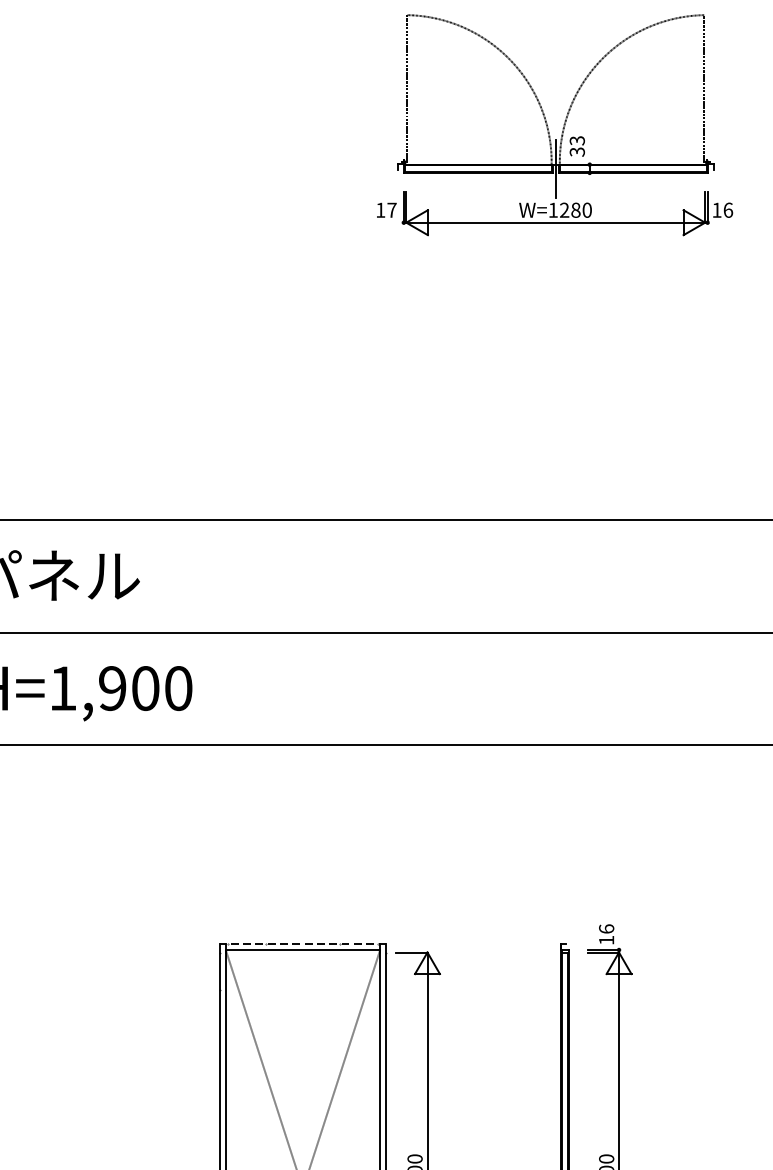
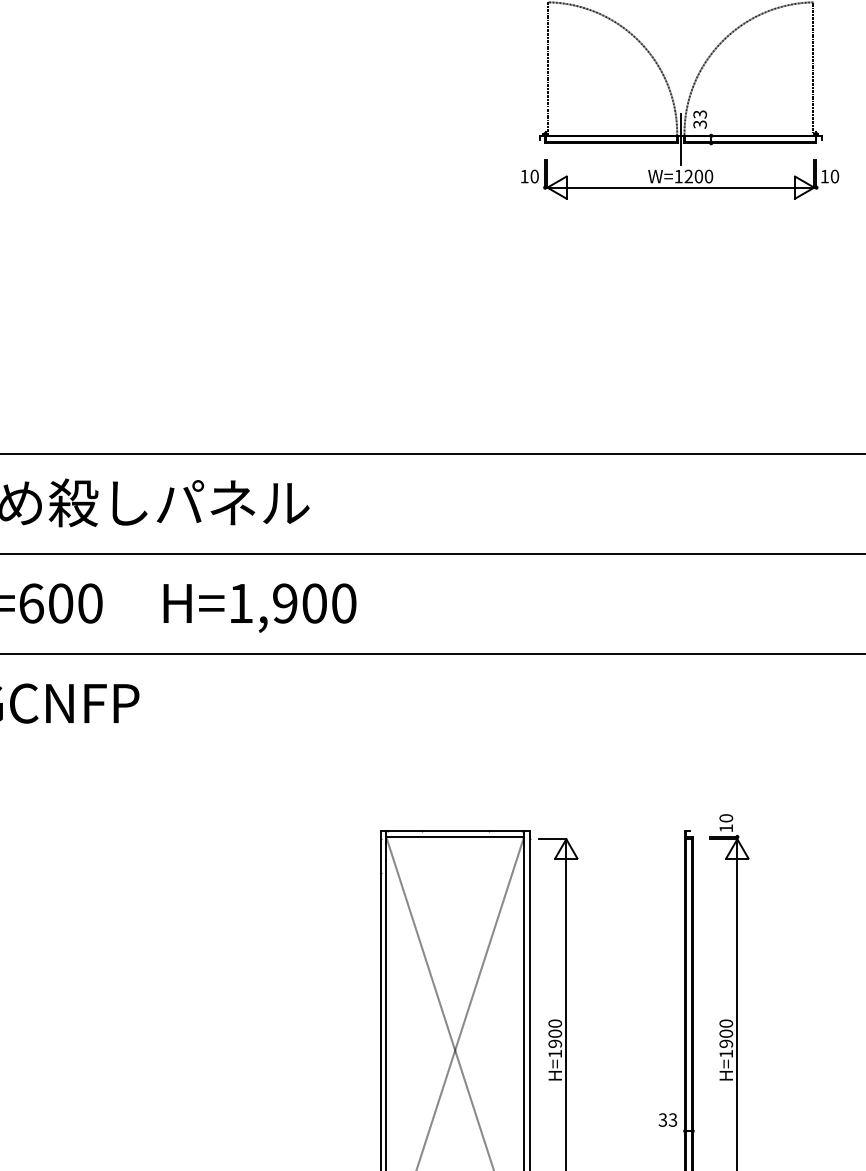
text: (391, 210) -> (534, 176), 17 -> 10
text: (575, 210) -> (698, 176), W=1280 -> W=1200
text: (727, 210) -> (834, 176), 16 -> 10
text: (605, 929) -> (725, 818), 16 -> 10
line: (302, 943) -> (454, 831), dashed -> solid

